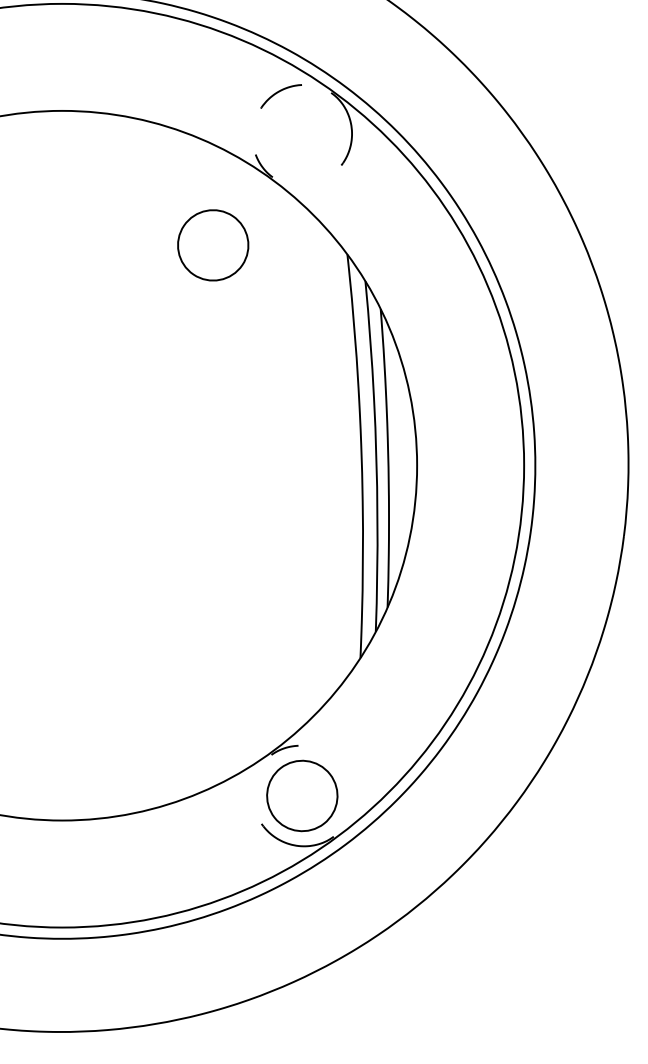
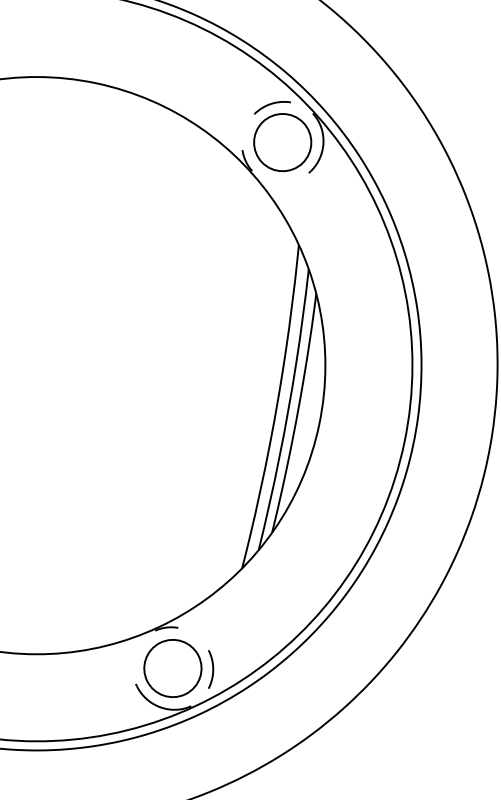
part: (213, 245) -> (282, 142), moved
part: (346, 787) -> (209, 669), added

